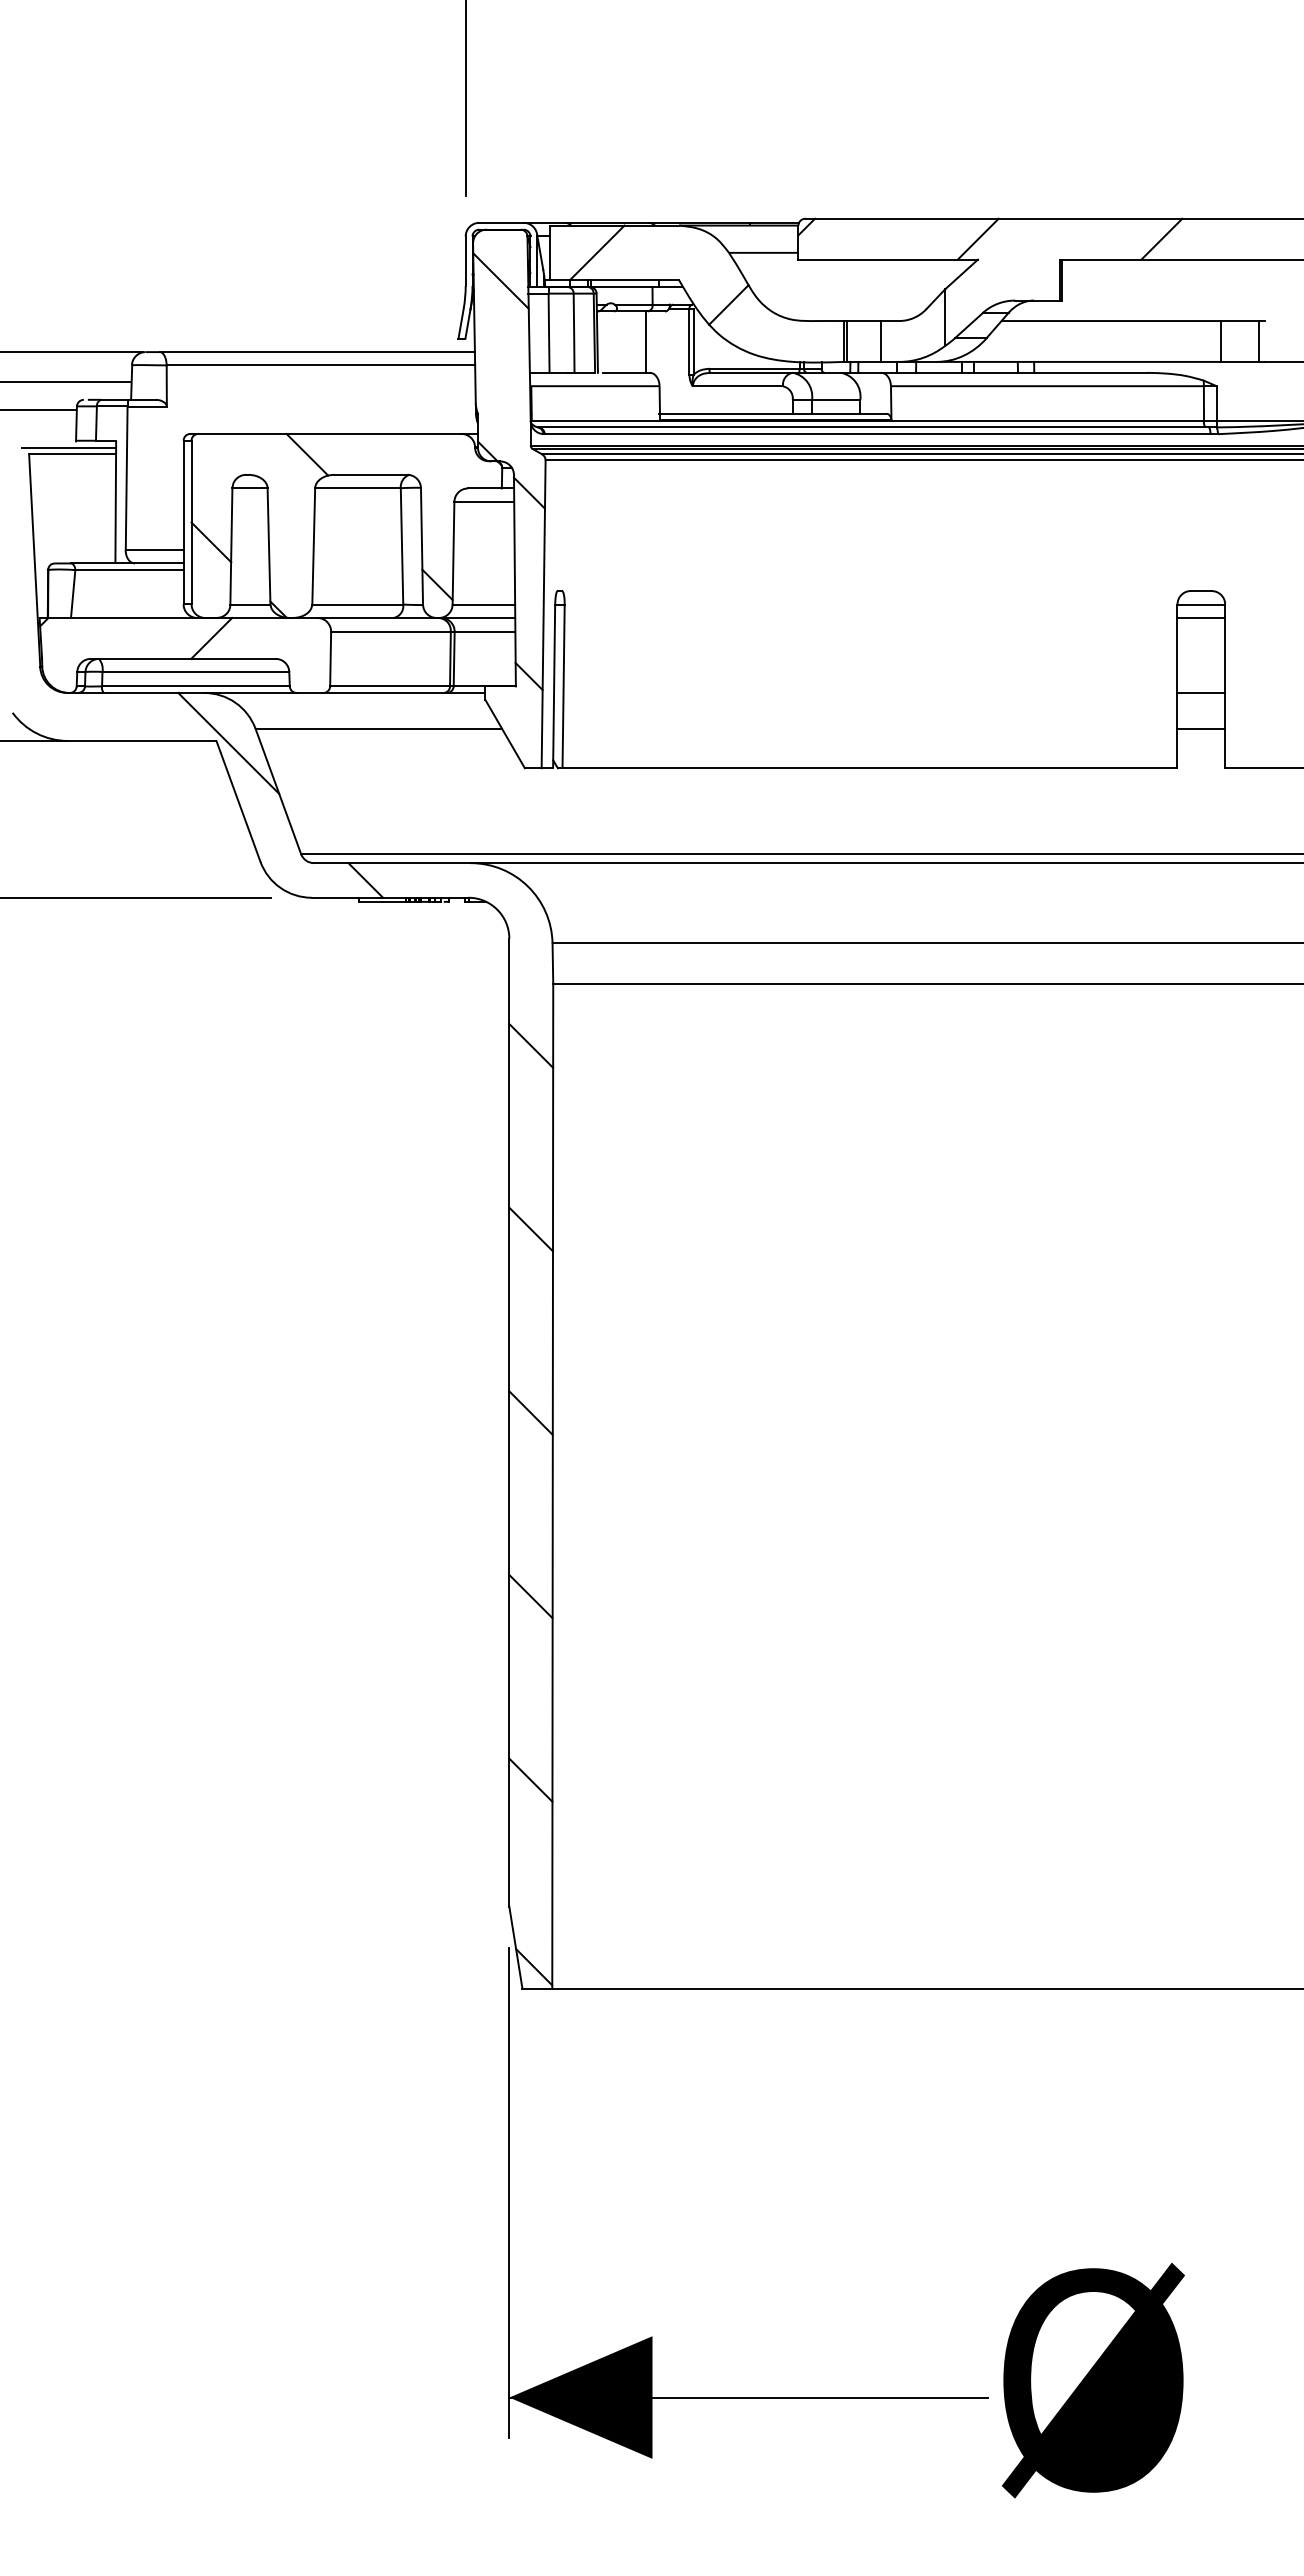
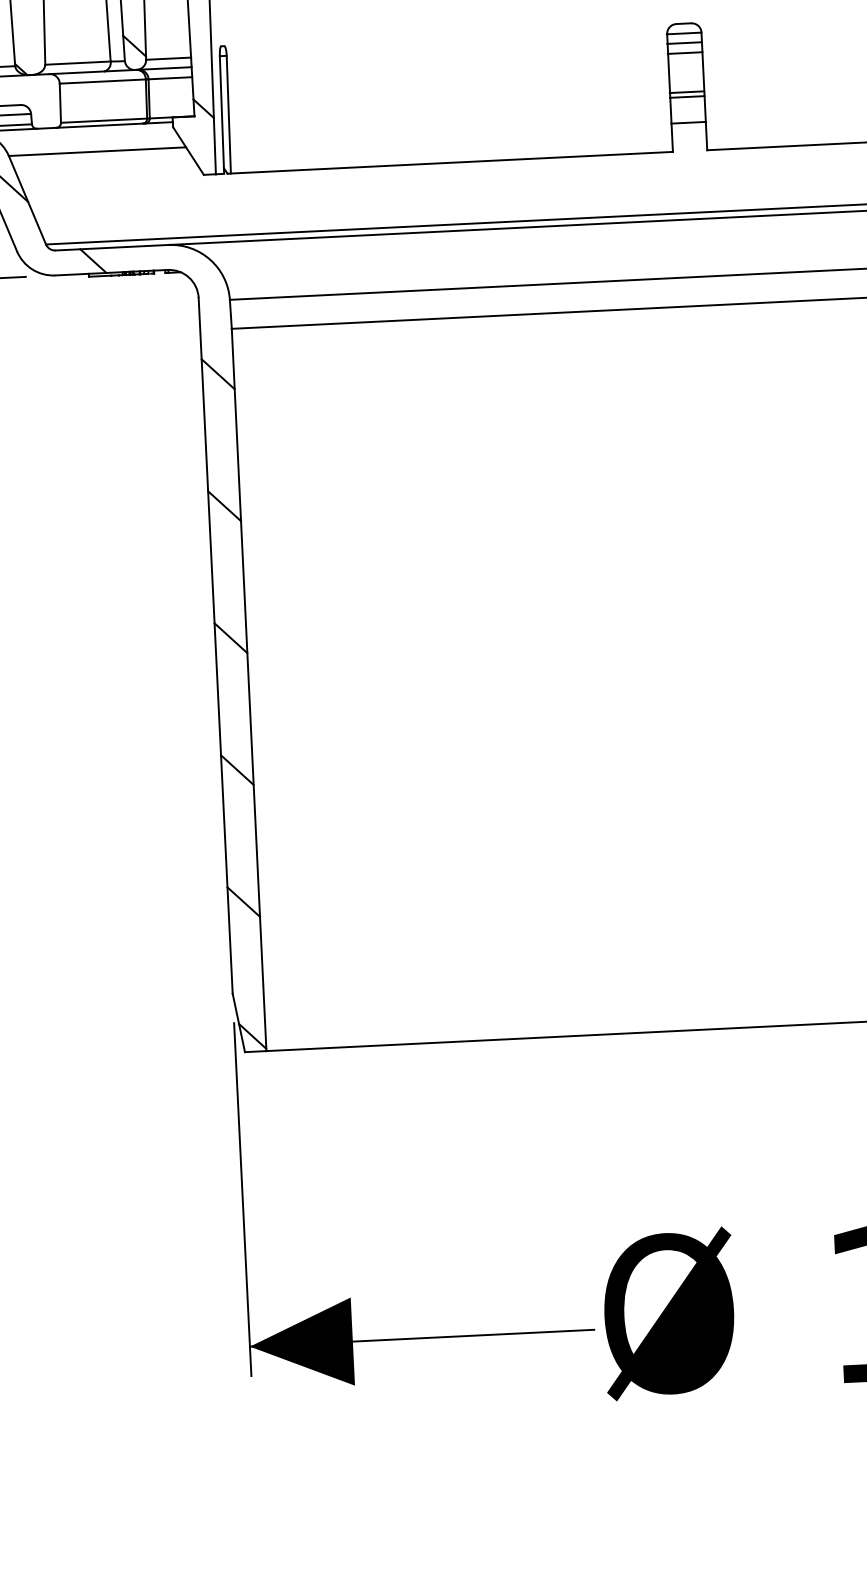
line: (1201, 631) -> (685, 52), added
line: (1200, 686) -> (686, 92), added

